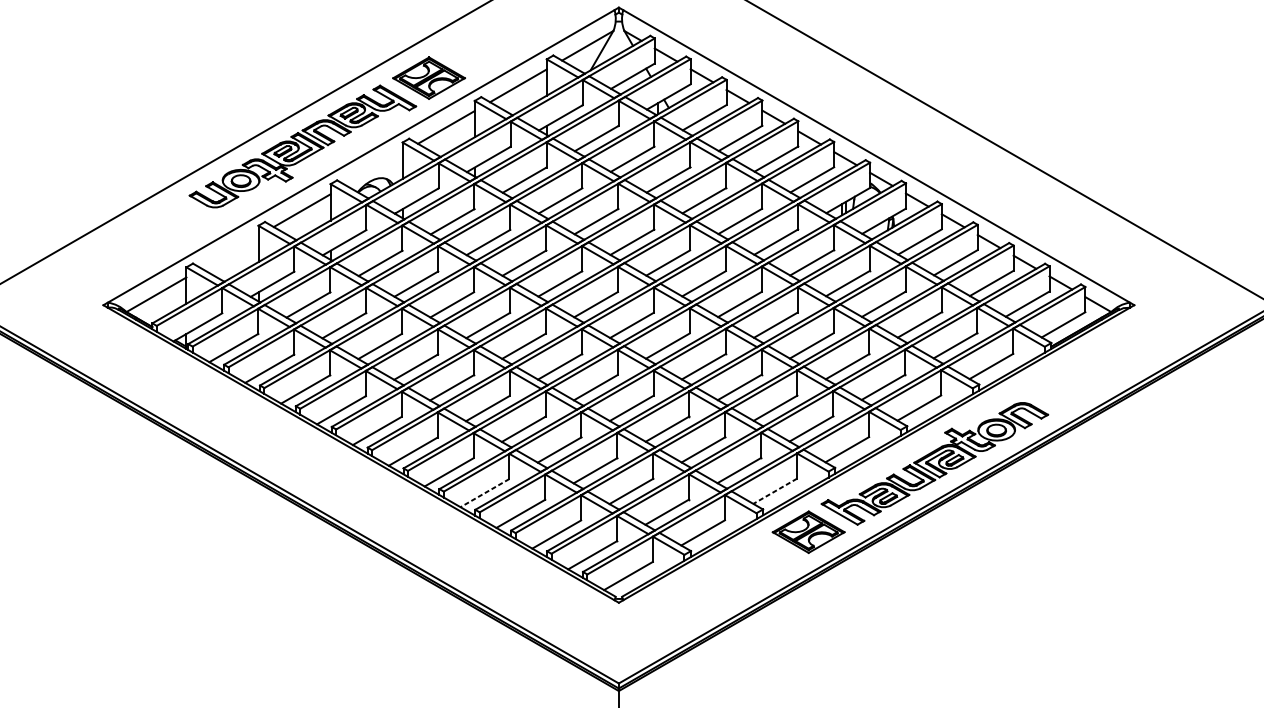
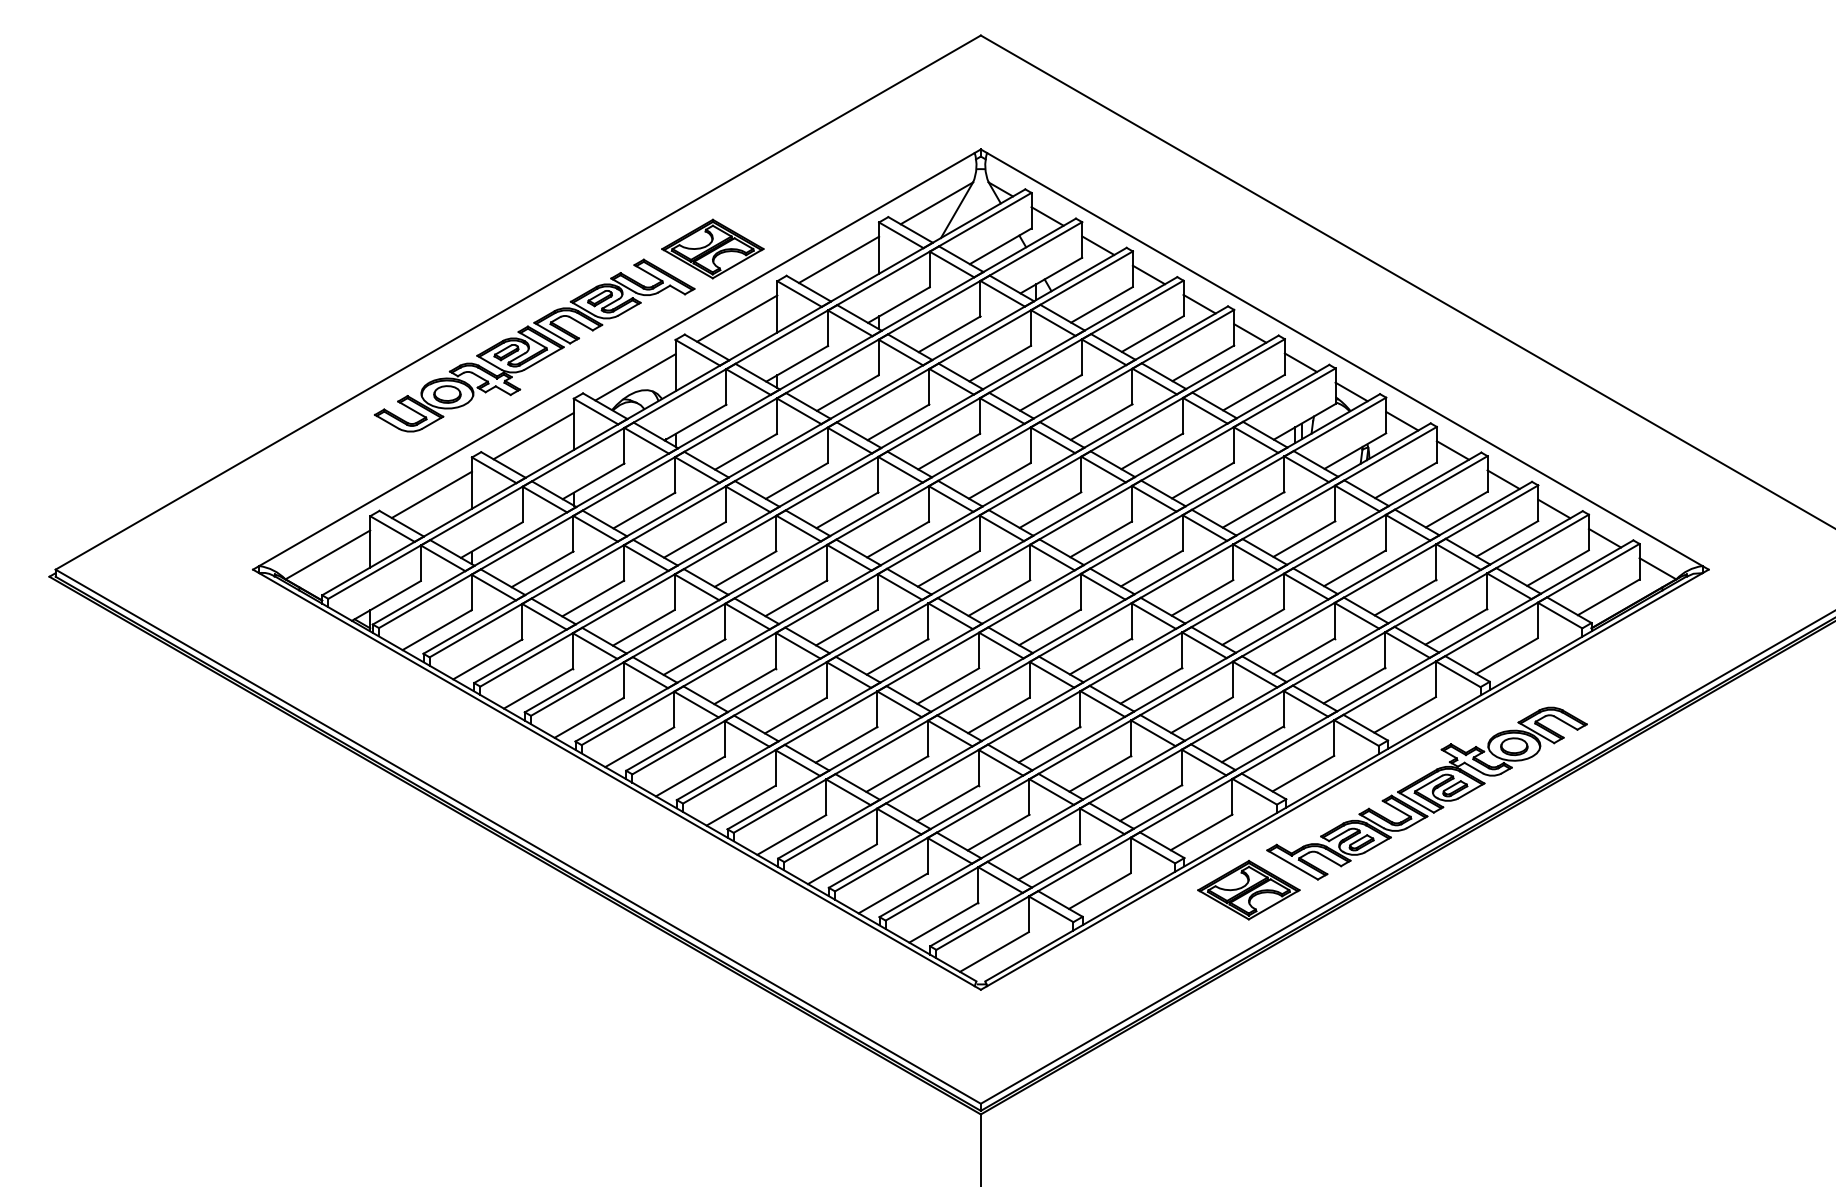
line: (374, 169) -> (635, 377), added
line: (229, 252) -> (431, 494), added
line: (775, 491) -> (1201, 832), dashed -> solid
line: (484, 492) -> (791, 834), dashed -> solid

